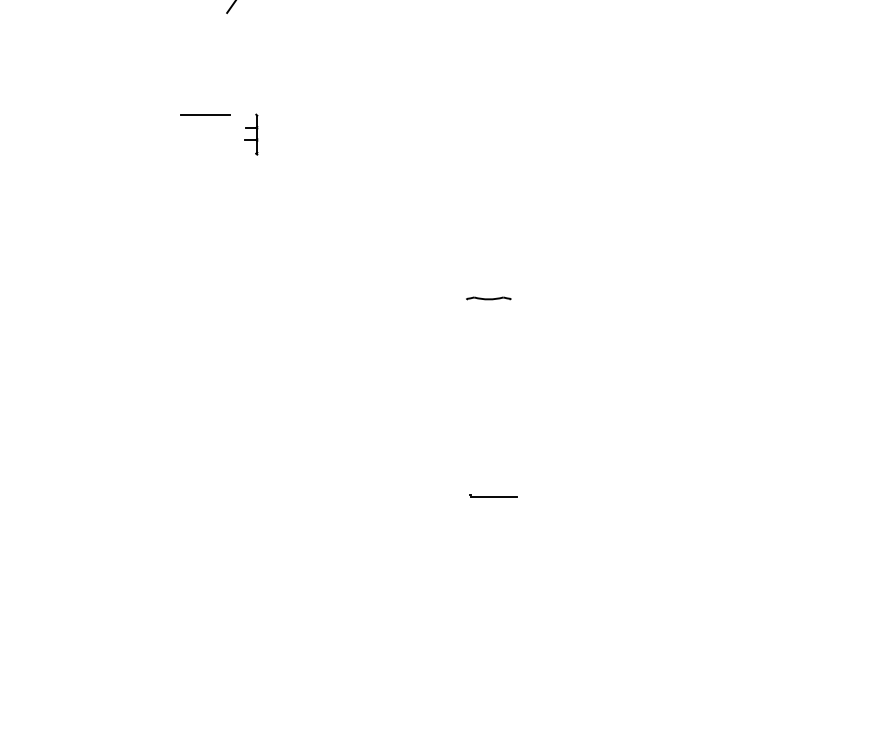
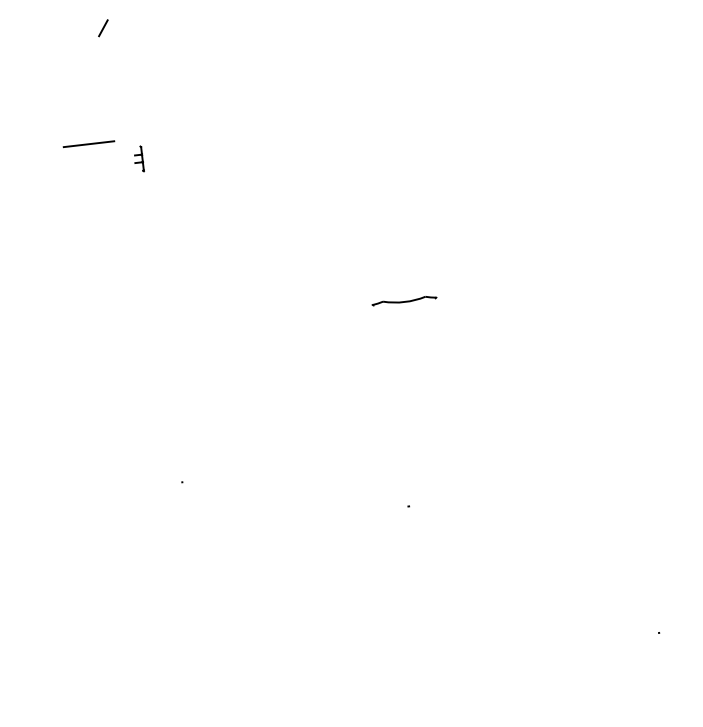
part: (251, 134) -> (138, 159), size x0.6
part: (488, 298) -> (404, 300), size x1.4
line: (493, 497) -> (433, 506), removed

